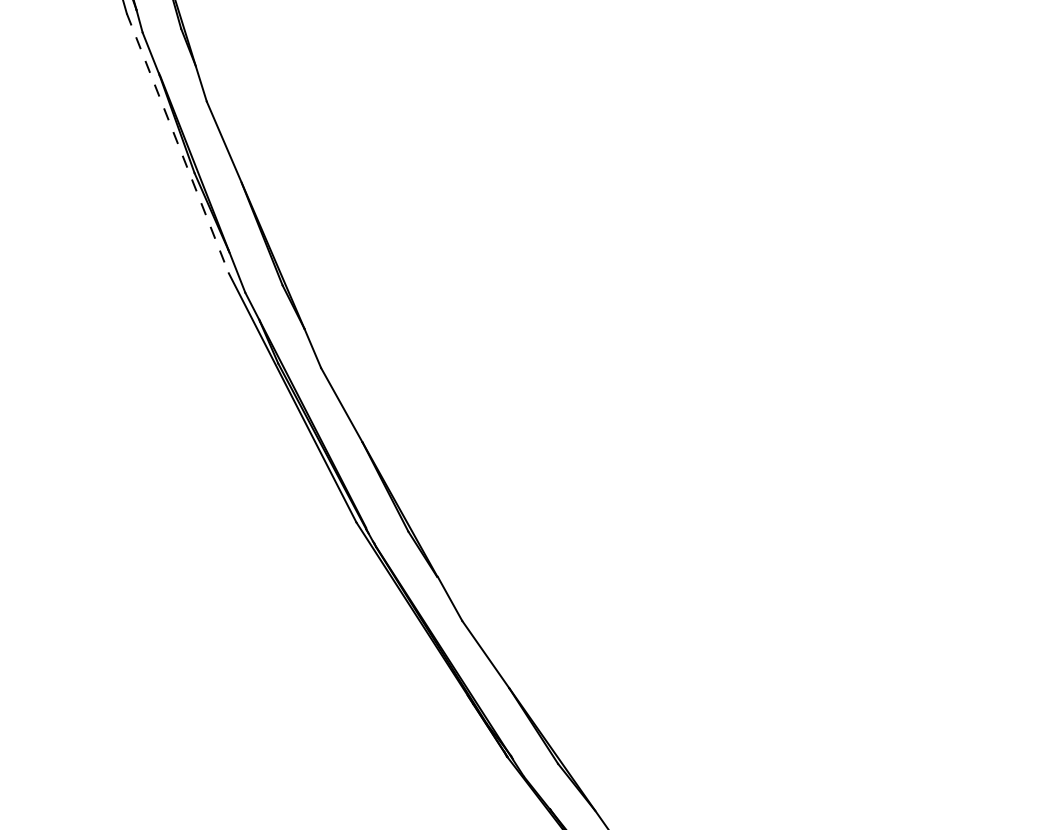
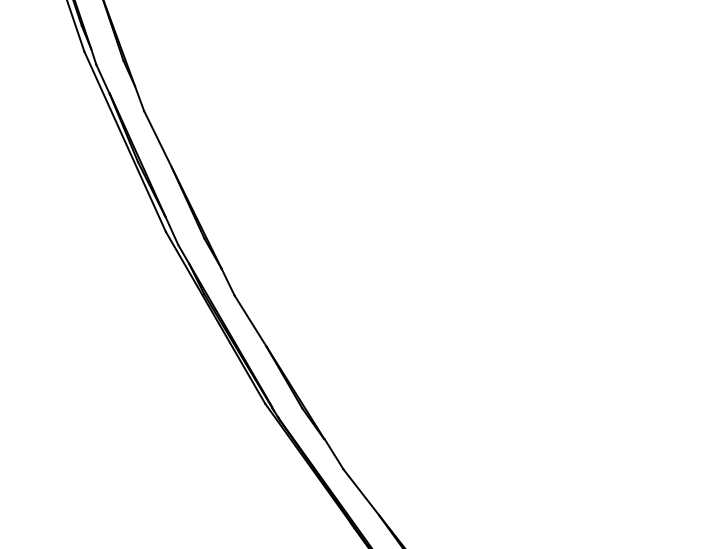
line: (178, 143) -> (125, 141), dashed -> solid

